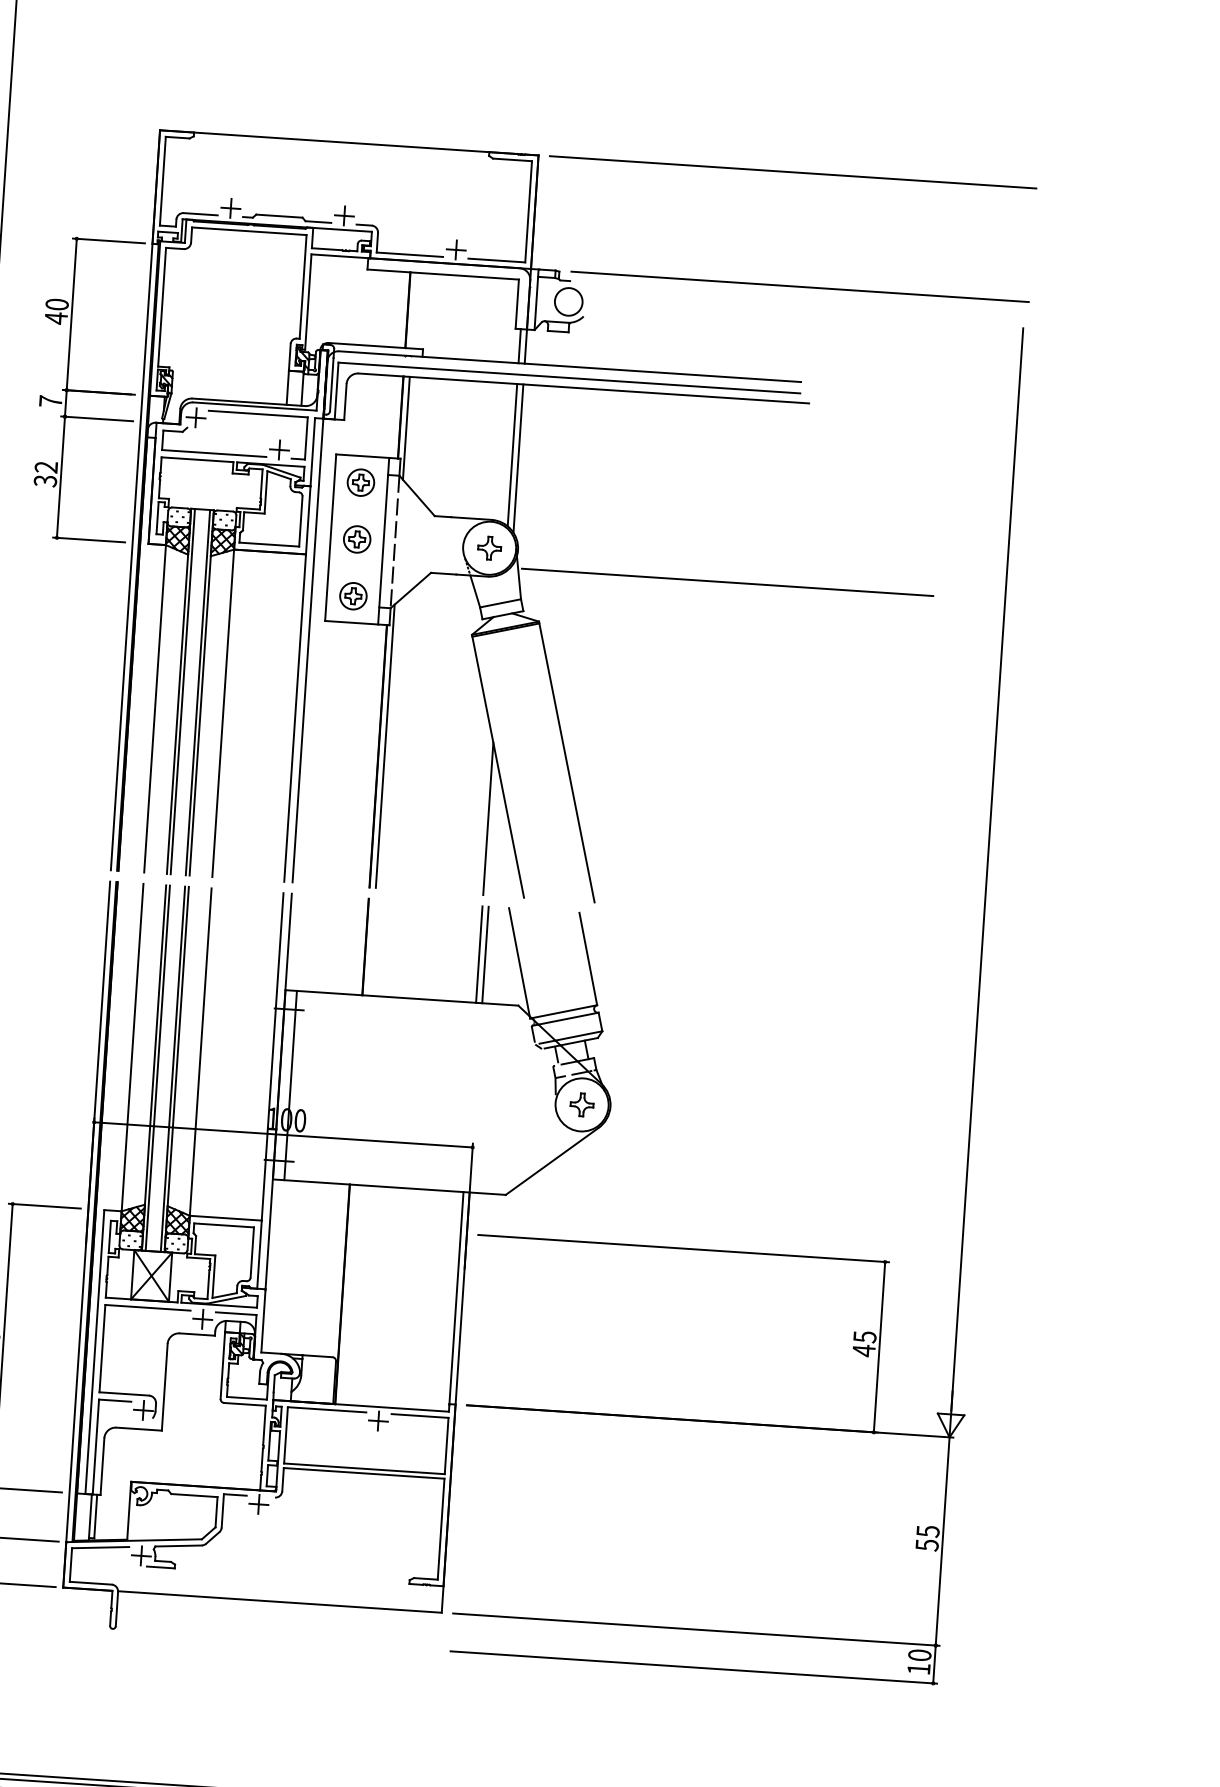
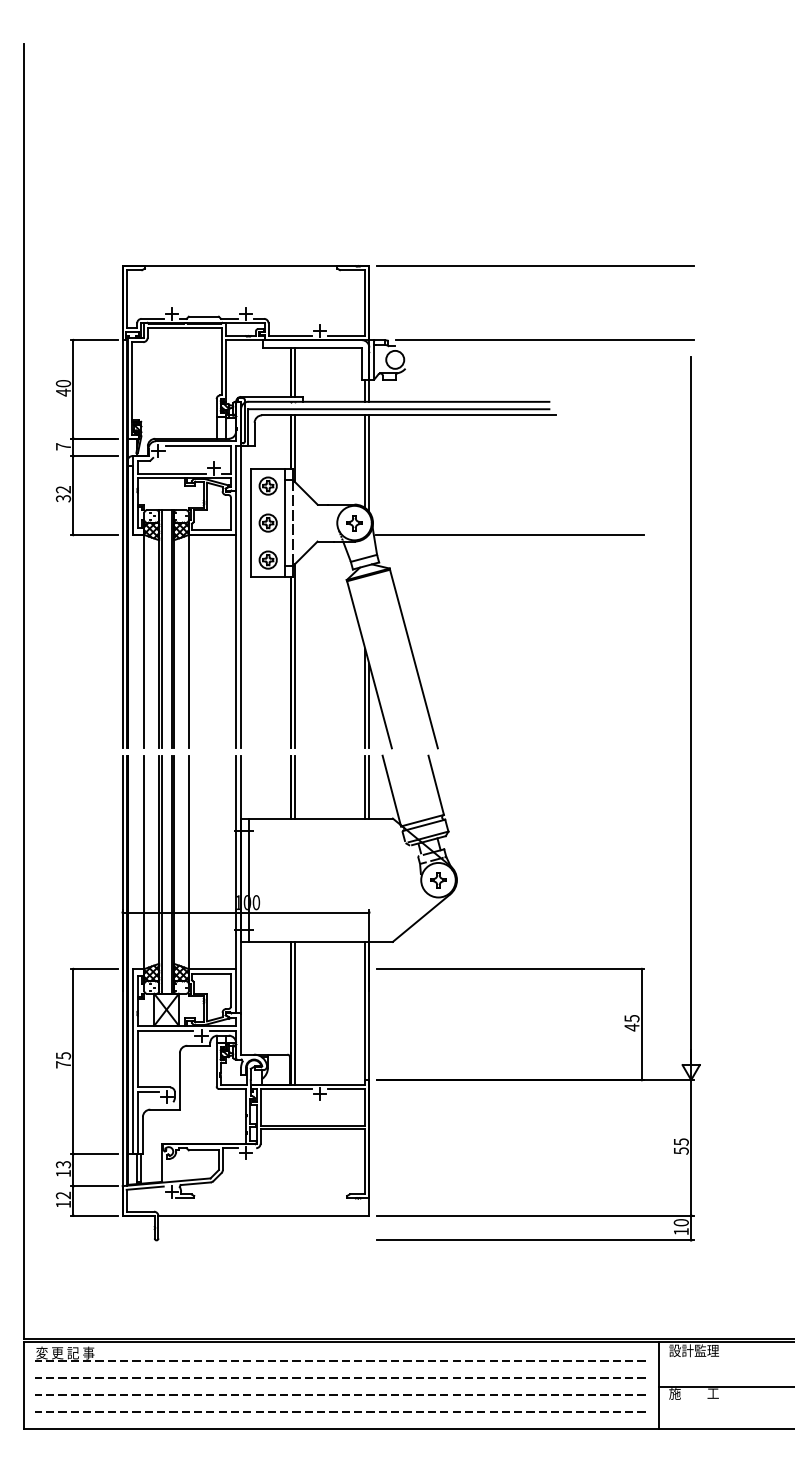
line: (414, 309) -> (295, 371), added
line: (493, 831) -> (369, 706), added
line: (372, 946) -> (295, 786), added
line: (349, 1293) -> (295, 1012), added

